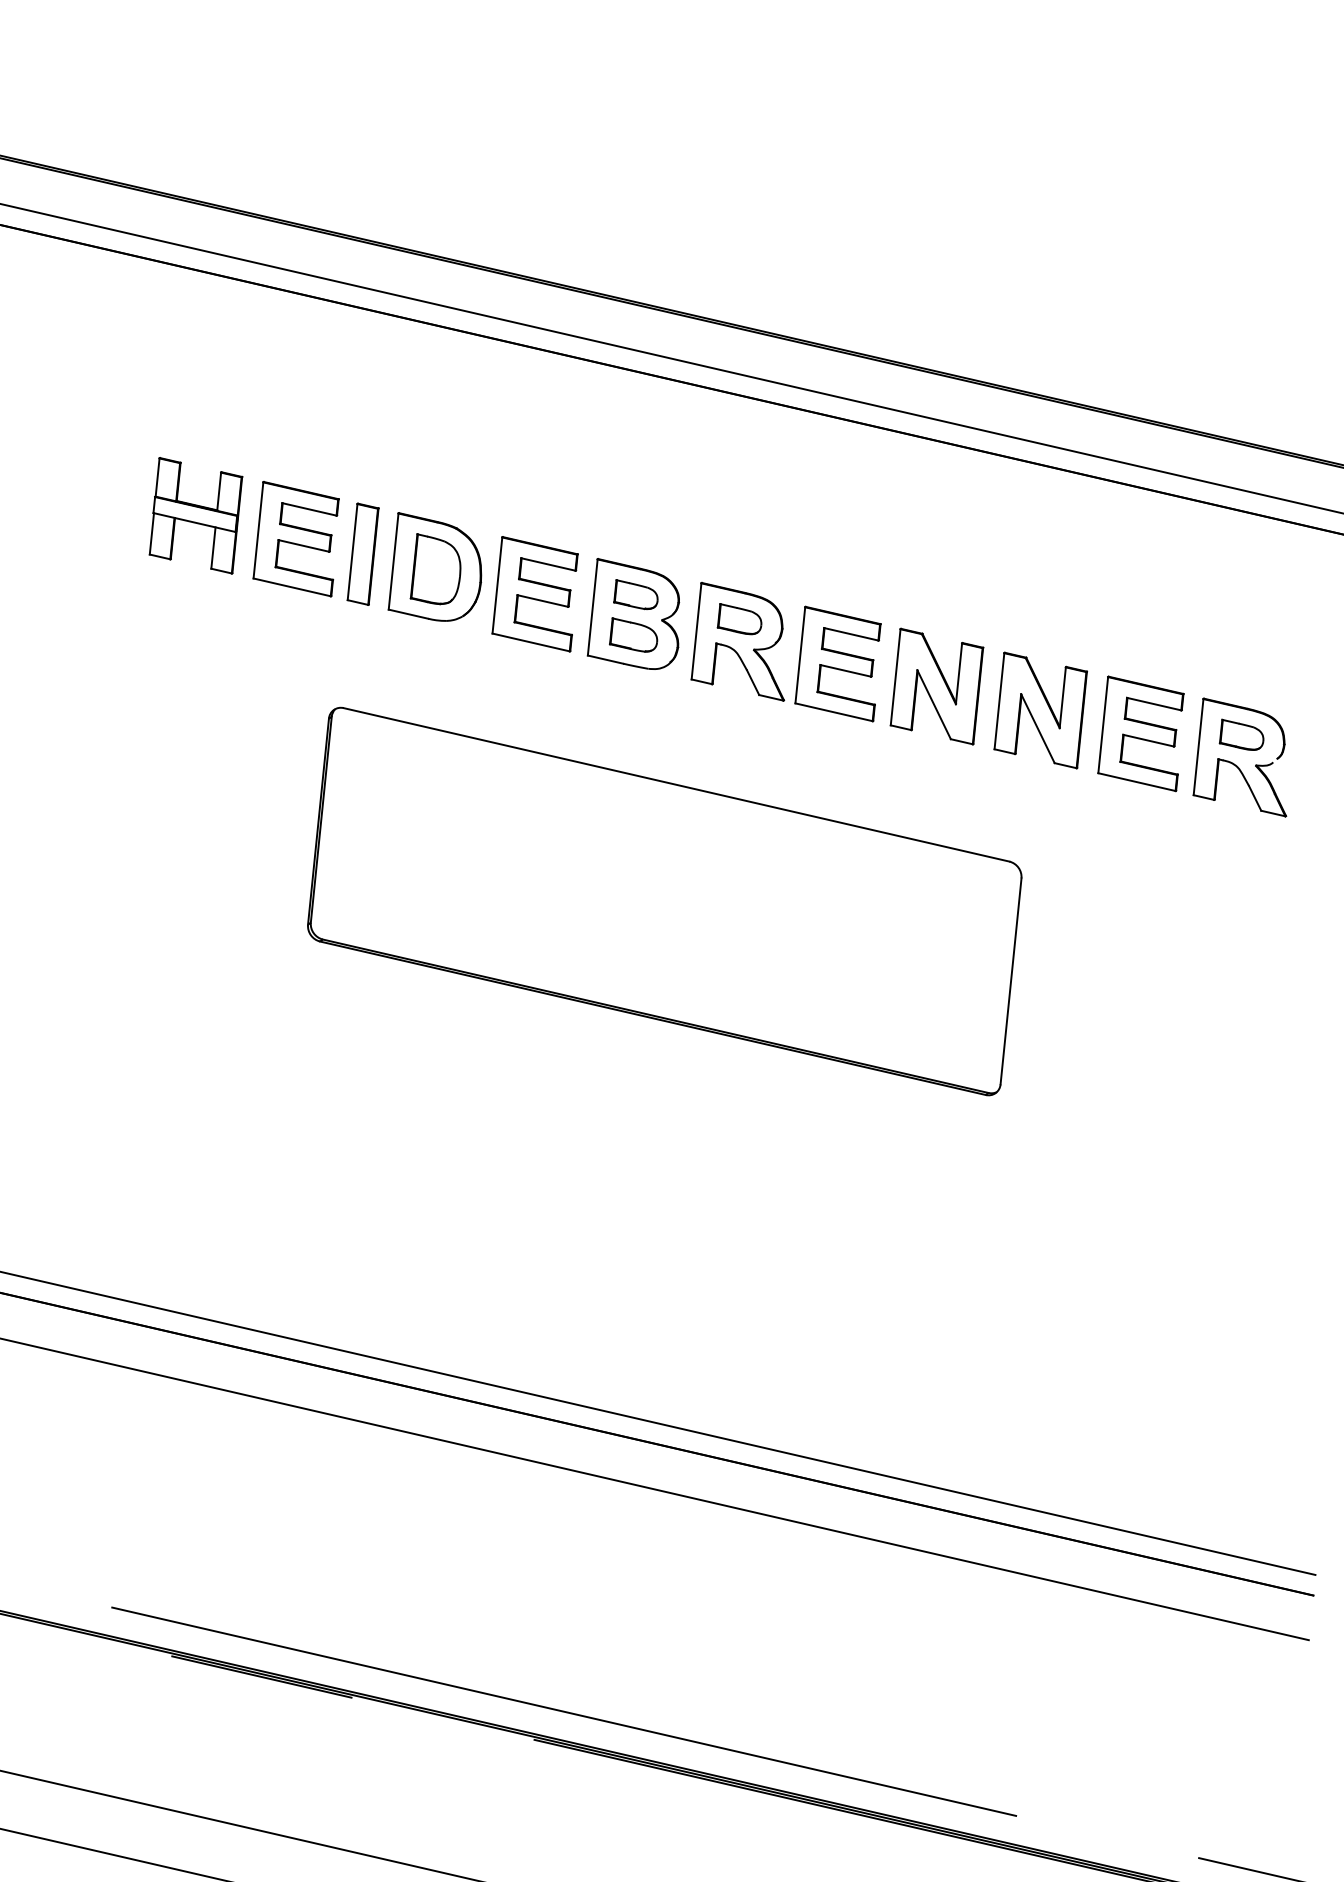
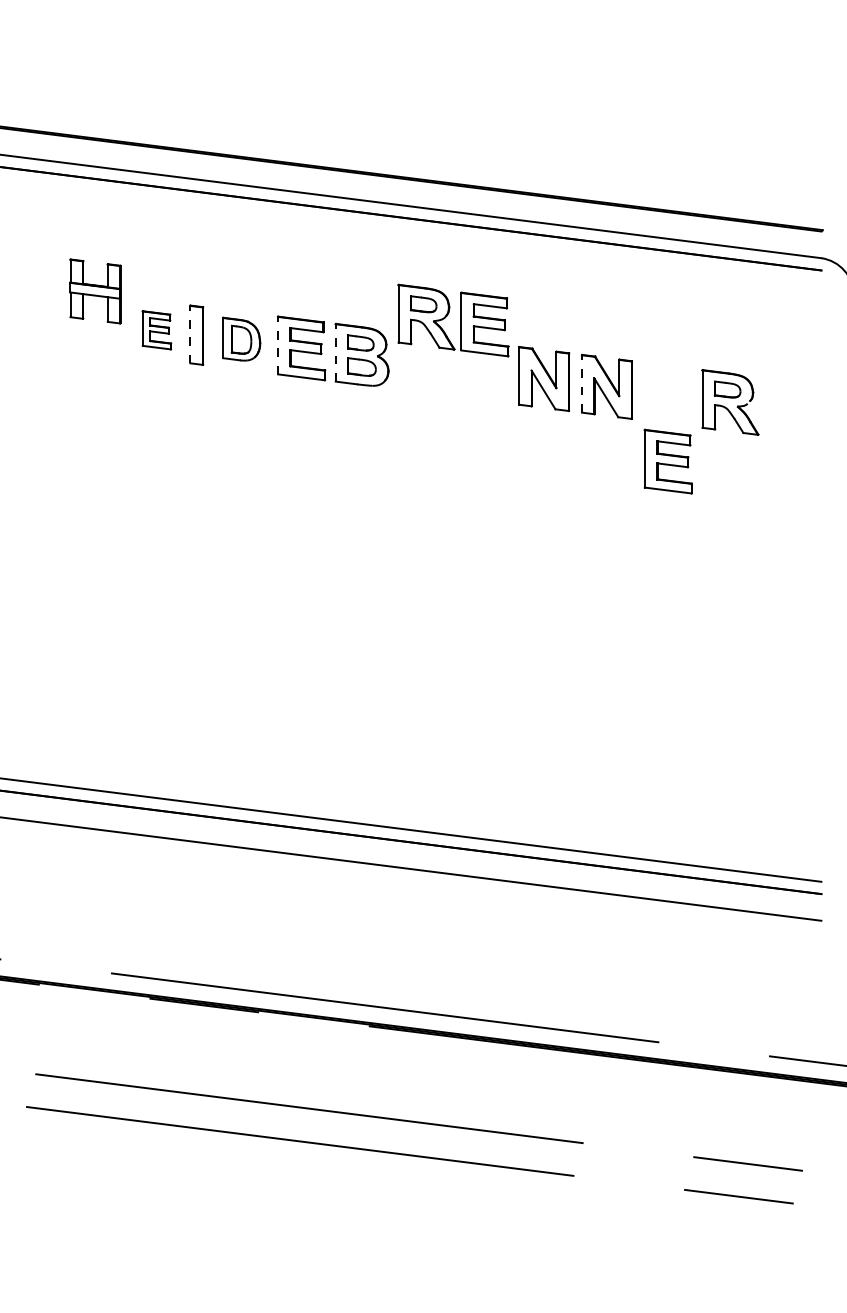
part: (195, 515) -> (95, 291), moved
part: (296, 539) -> (156, 330), size x0.6
line: (352, 551) -> (190, 334), solid -> dashed
part: (437, 567) -> (241, 338), size x0.7
line: (498, 585) -> (278, 345), solid -> dashed
line: (592, 606) -> (335, 352), solid -> dashed
part: (799, 653) -> (460, 320), moved
line: (998, 700) -> (581, 383), solid -> dashed
part: (1140, 733) -> (667, 461), moved
part: (663, 901) -> (395, 522), removed

